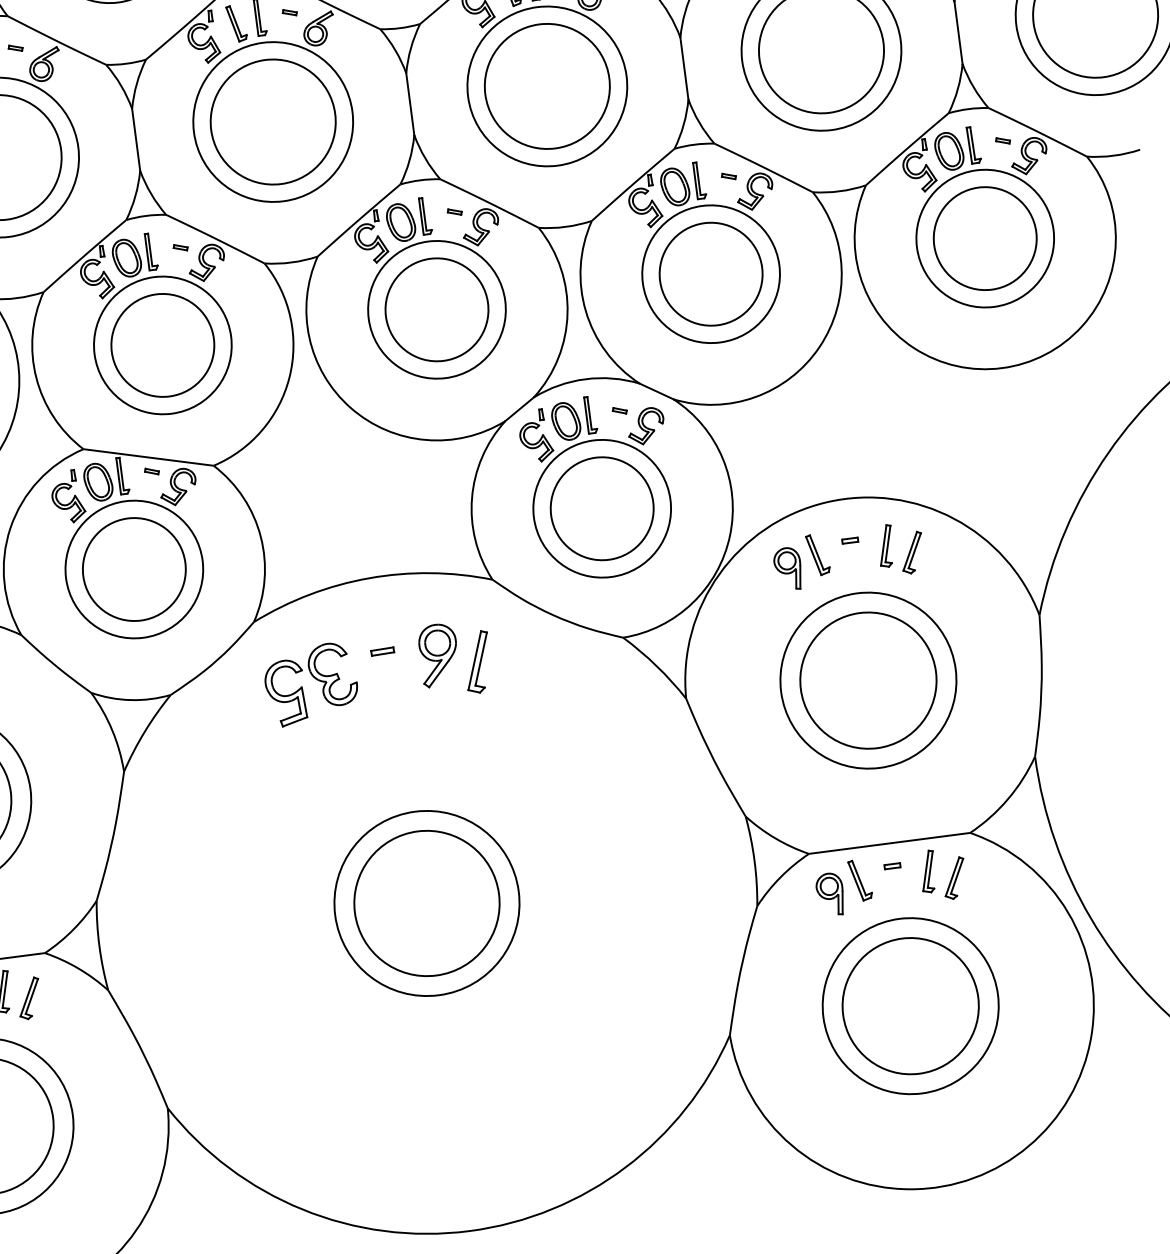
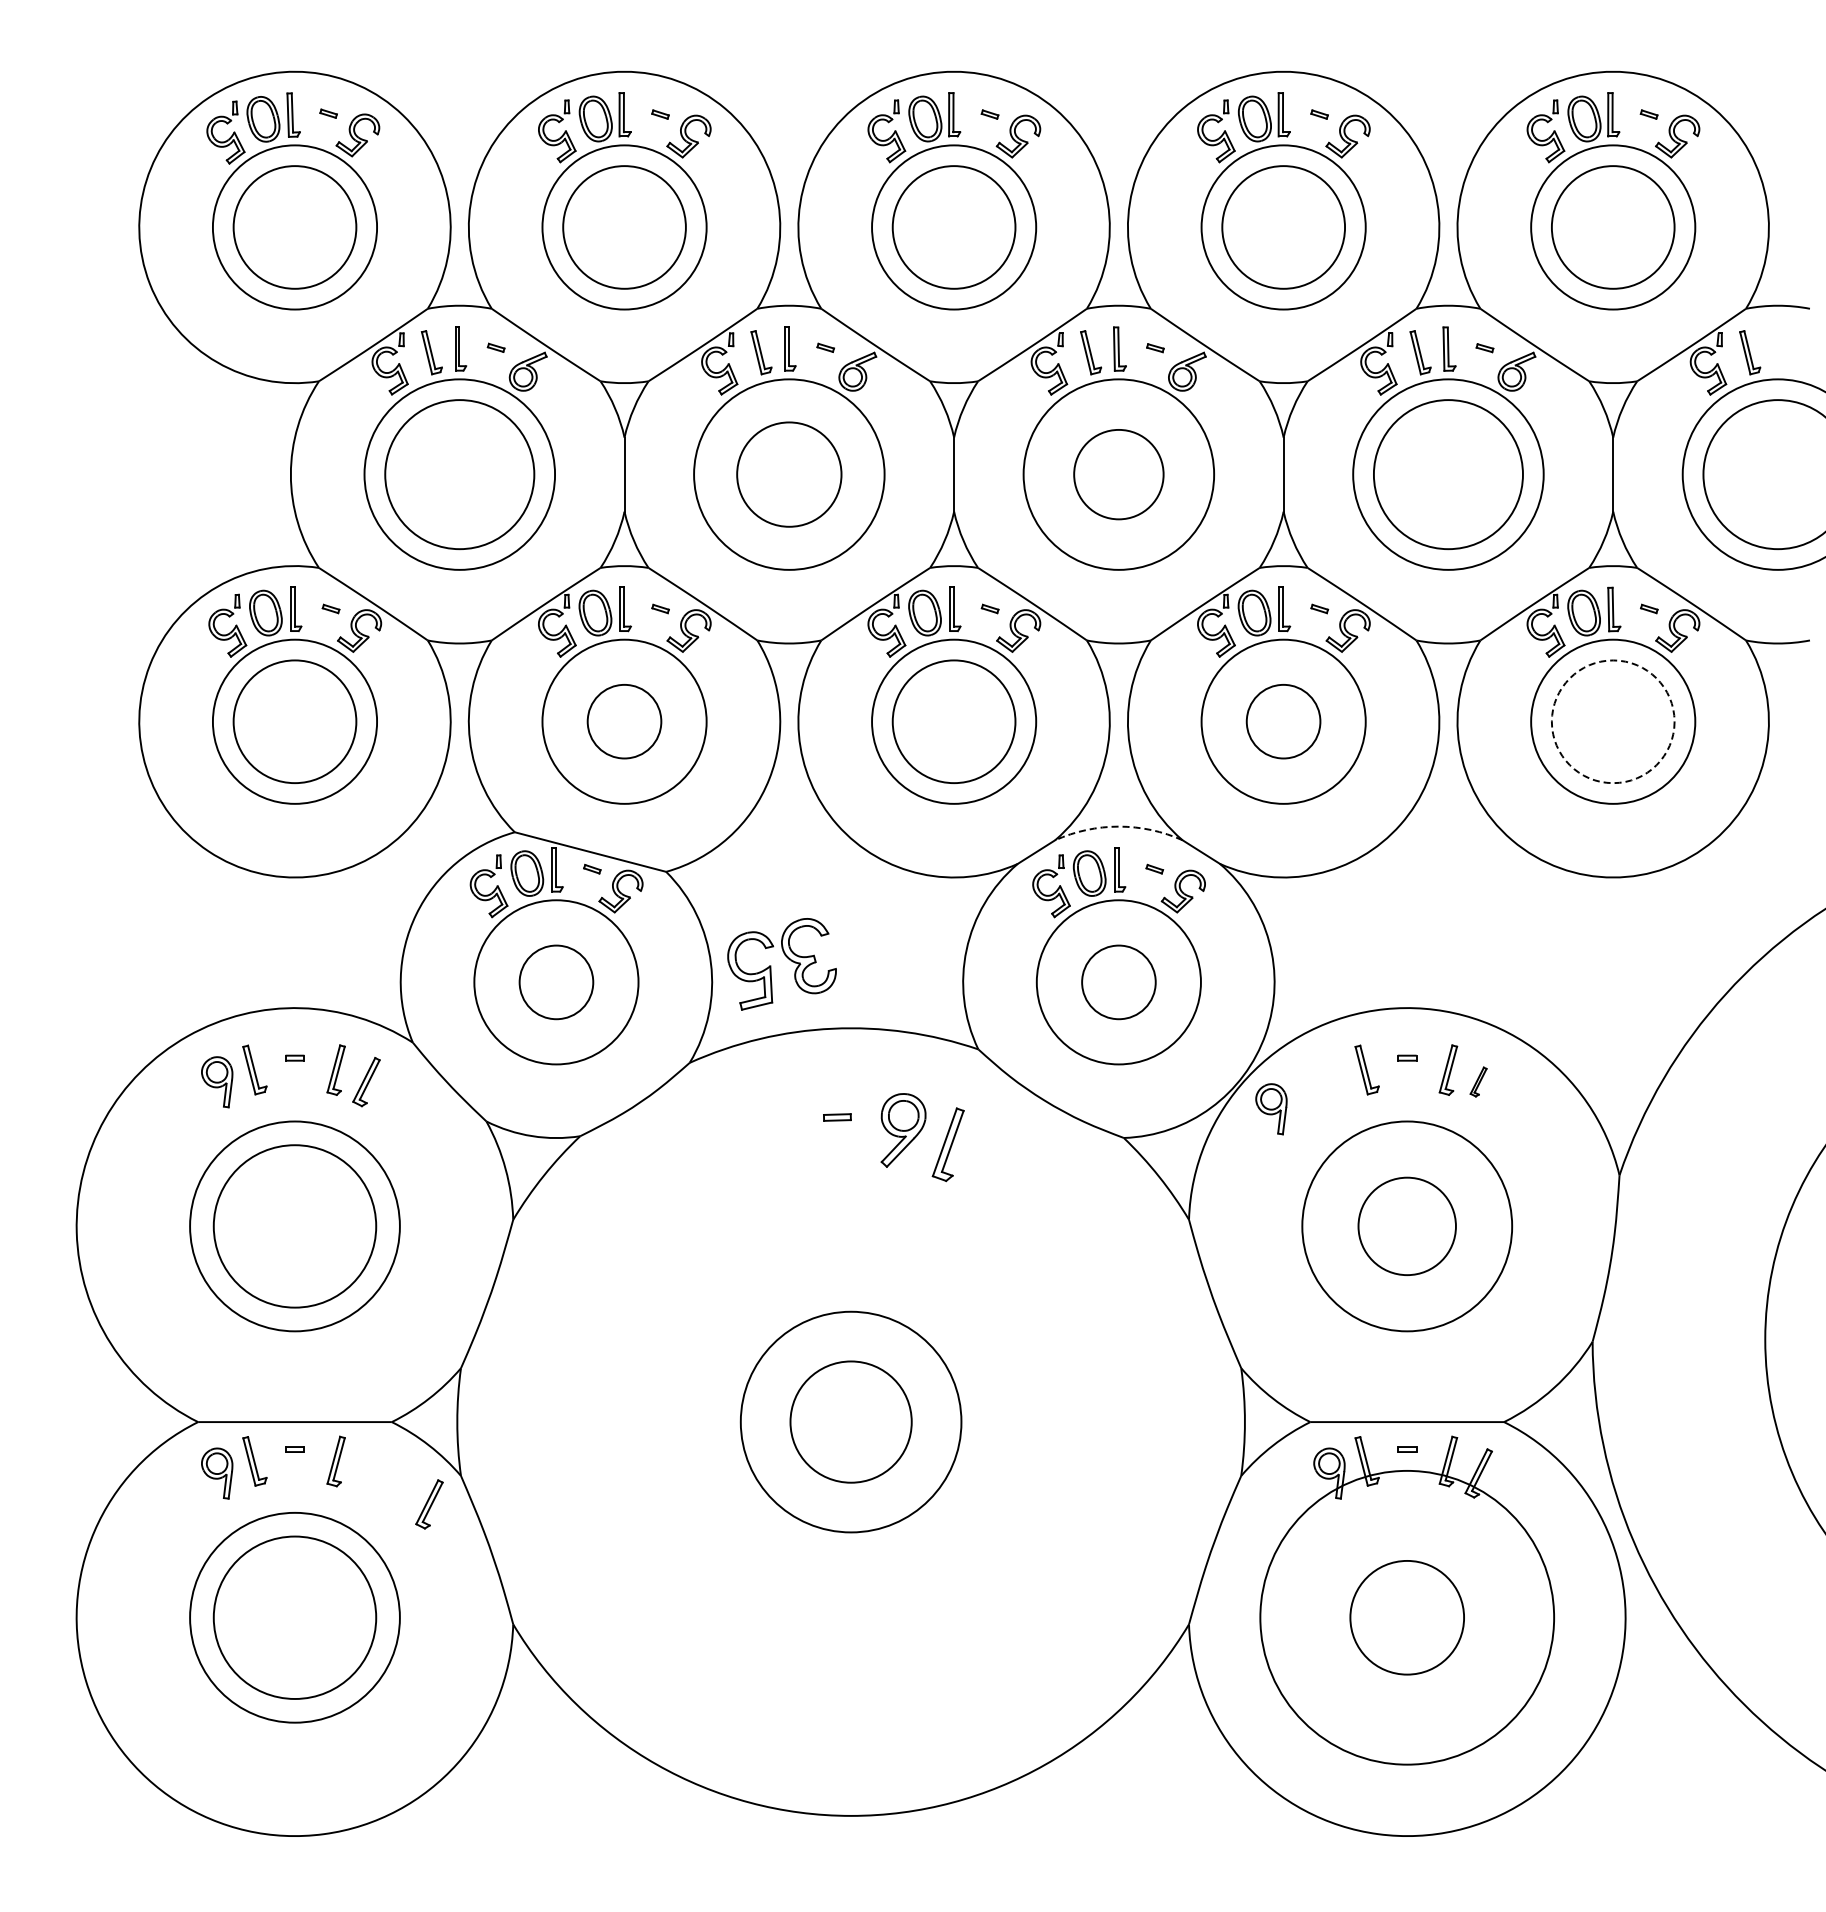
circle: (547, 86) -> (1118, 474), size x0.6
circle: (272, 122) -> (788, 474), size x0.7
circle: (984, 238) -> (1612, 721), solid -> dashed
circle: (710, 274) -> (1283, 721), size x0.6
circle: (162, 345) -> (624, 721), size x0.6
arc: (585, 379) -> (1118, 826), solid -> dashed
circle: (601, 508) -> (1118, 982), size x0.6
part: (912, 552) -> (1478, 1081), size x0.6
circle: (134, 569) -> (556, 982), size x0.6
part: (788, 569) -> (1271, 1109), moved
part: (315, 678) -> (787, 958), moved
circle: (868, 680) -> (1407, 1226), size x0.6
circle: (426, 903) -> (850, 1421), size x0.7
part: (29, 998) -> (429, 1504), moved
circle: (910, 1005) -> (1407, 1617), size x0.7
circle: (910, 1005) -> (1407, 1617), size x1.4

